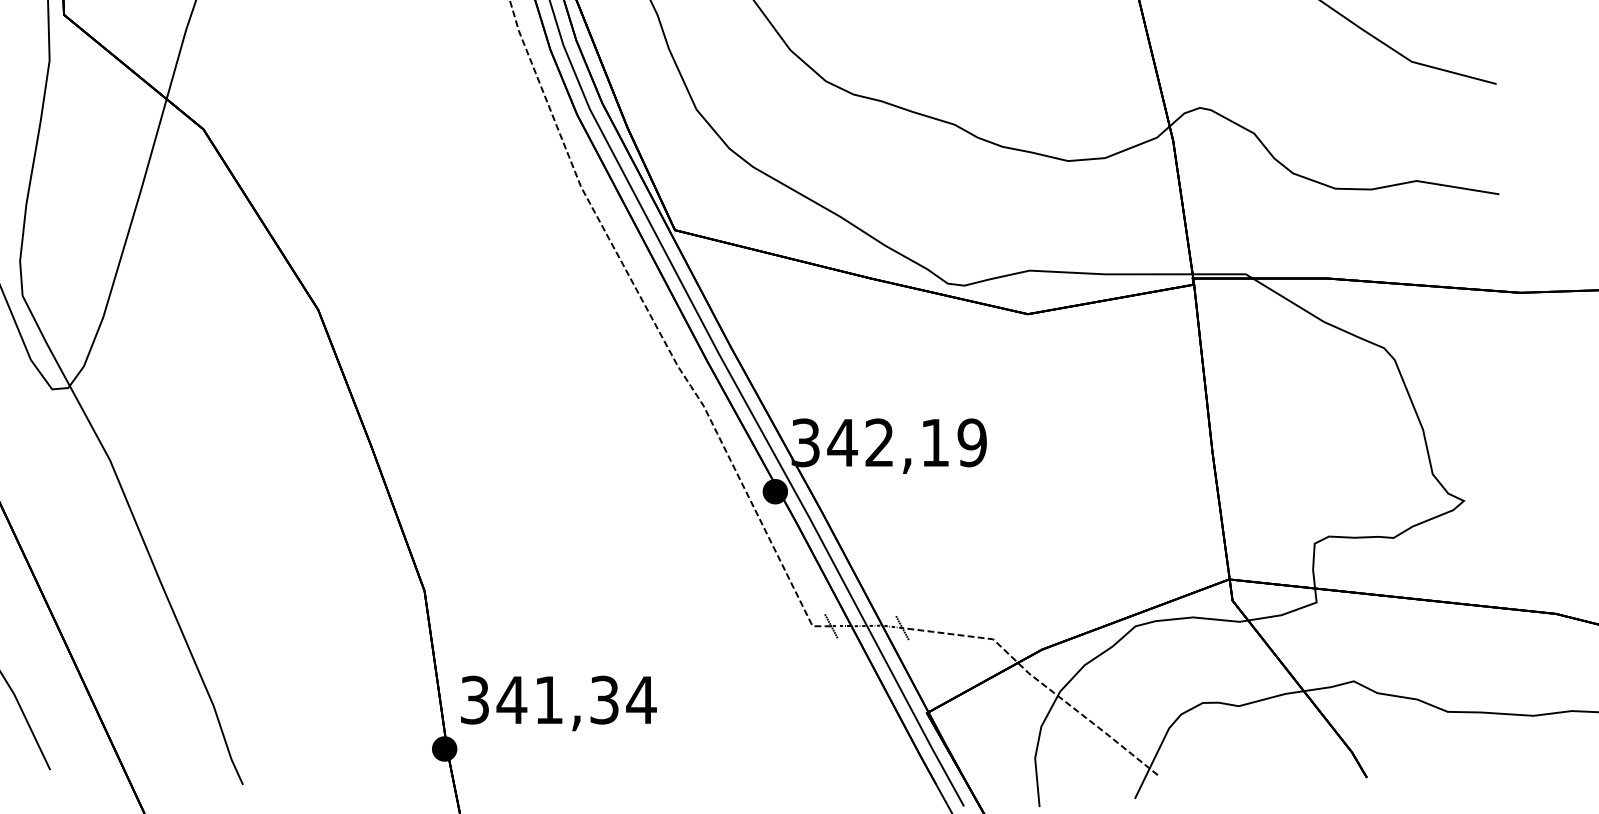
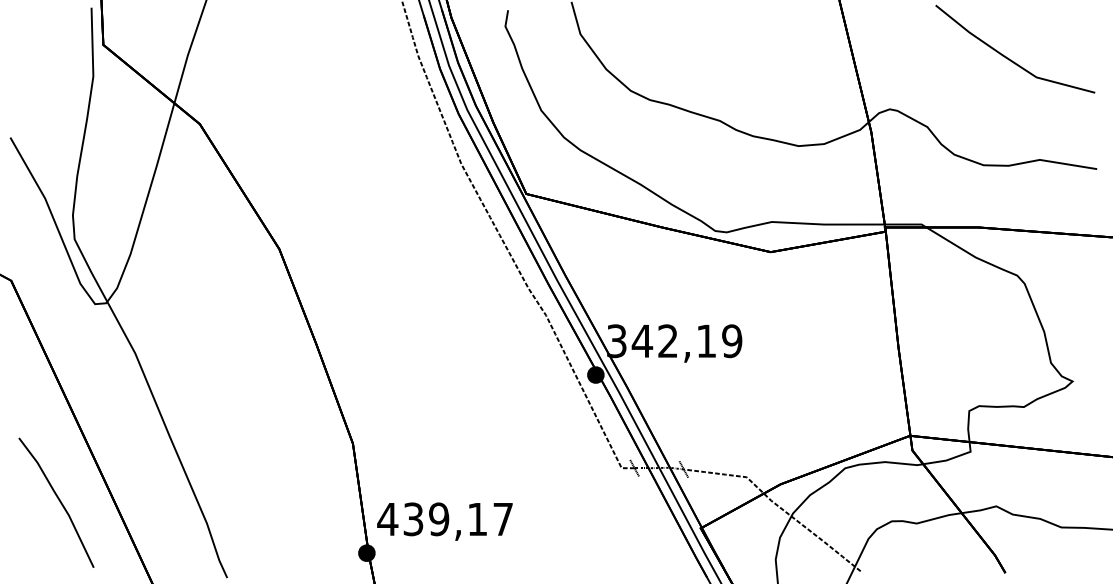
text: (558, 700) -> (445, 519), 341,34 -> 439,17

